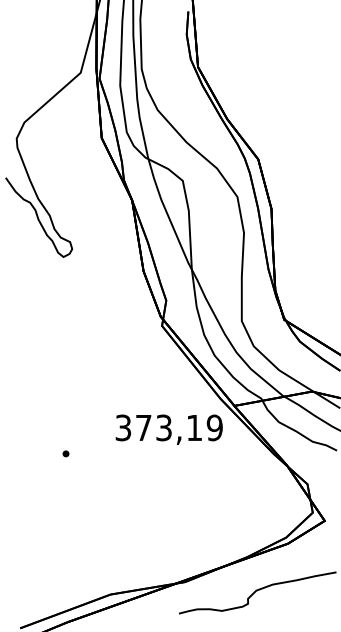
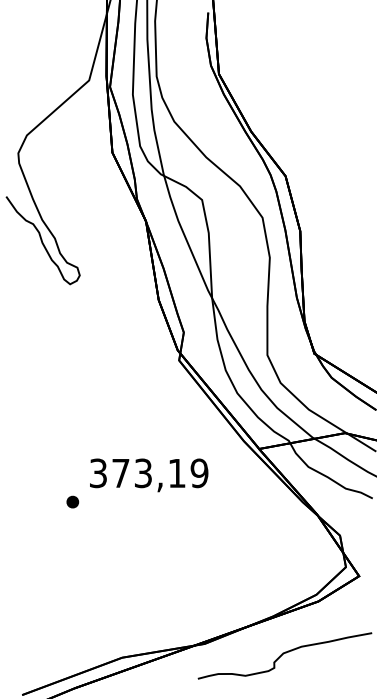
text: (169, 429) -> (149, 475), moved
part: (65, 453) -> (72, 501), size x1.67

